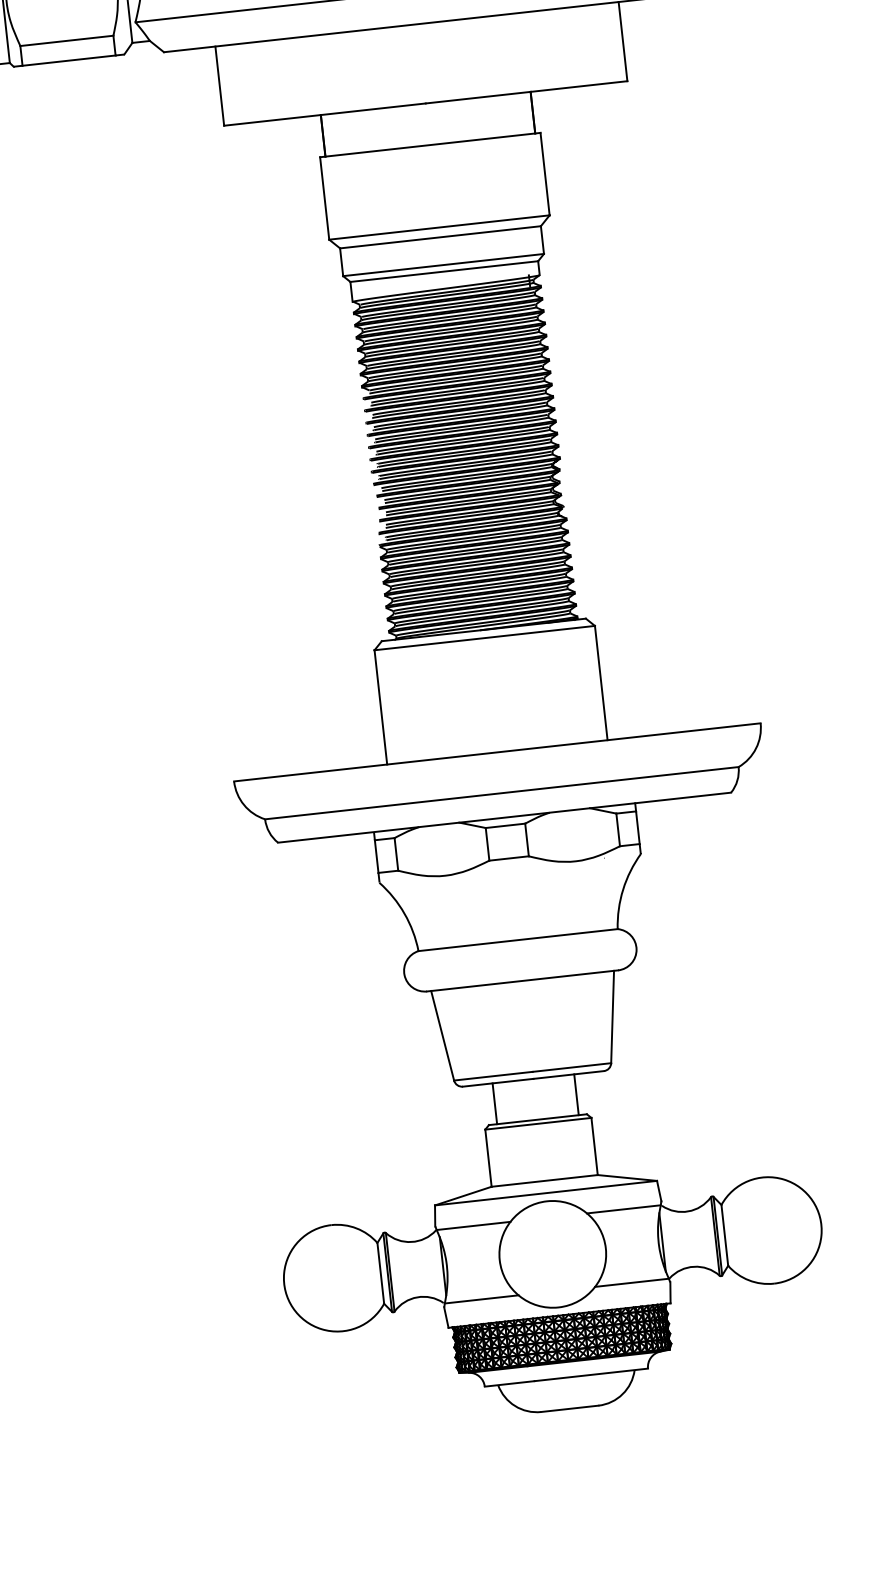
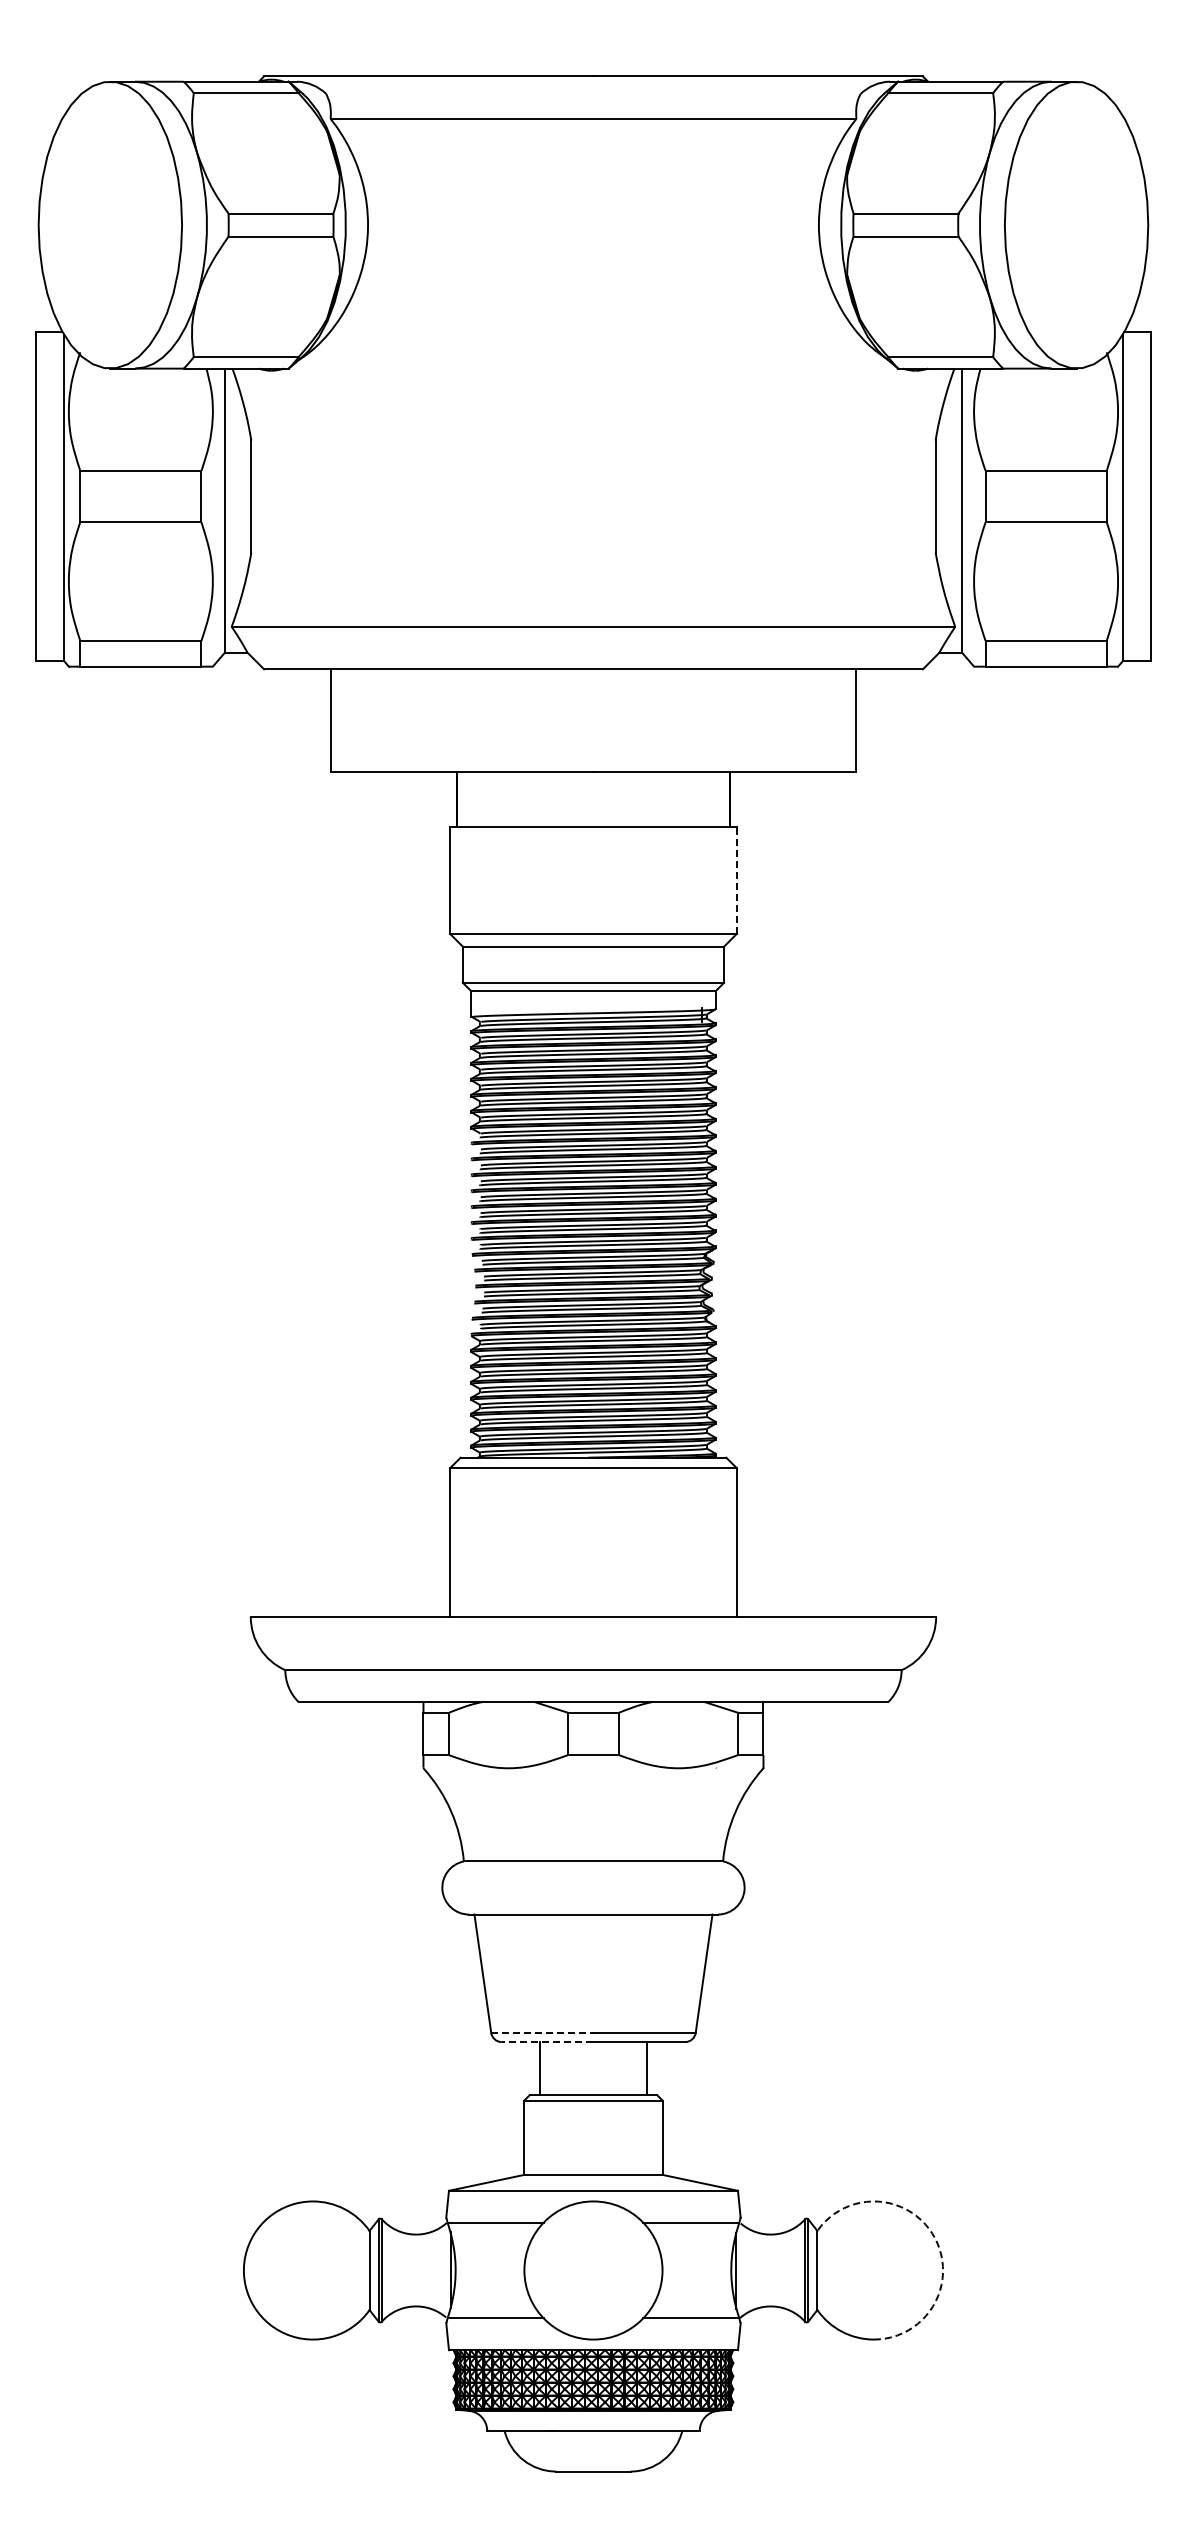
line: (544, 174) -> (736, 880), solid -> dashed
line: (493, 1075) -> (542, 2032), solid -> dashed
line: (498, 1083) -> (547, 2042), solid -> dashed
arc: (812, 1200) -> (935, 2238), solid -> dashed

